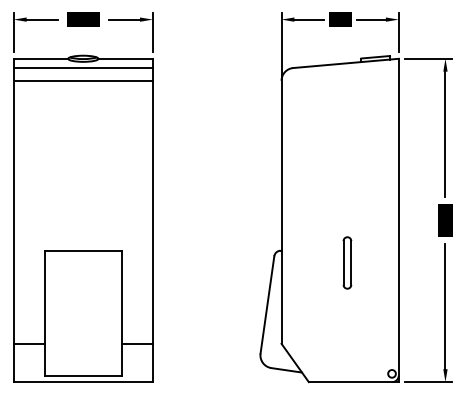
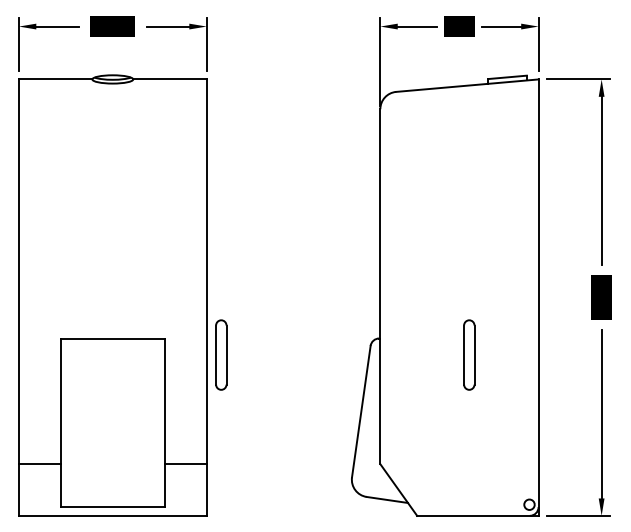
line: (83, 67) -> (112, 91), removed
line: (83, 81) -> (112, 109), removed
part: (163, 262) -> (221, 354), added

